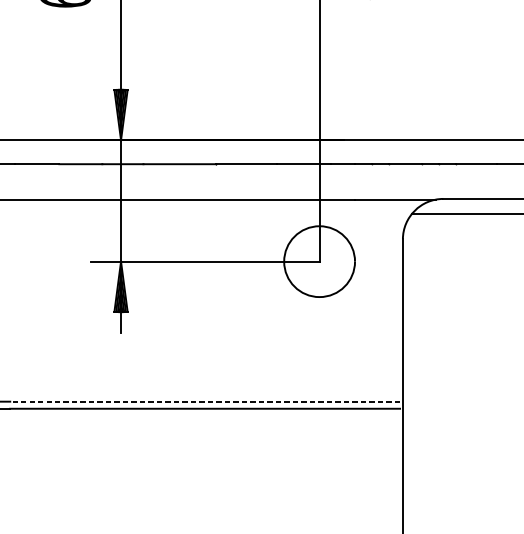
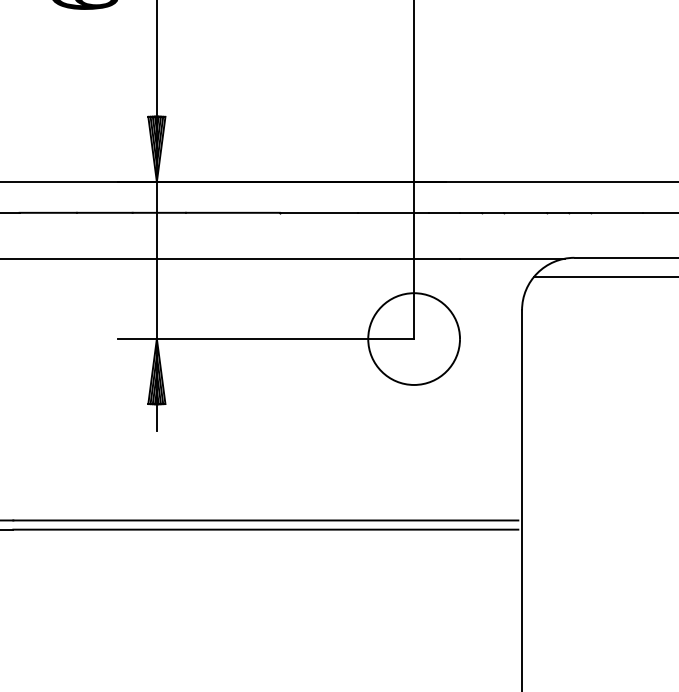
line: (204, 401) -> (265, 520), dashed -> solid

